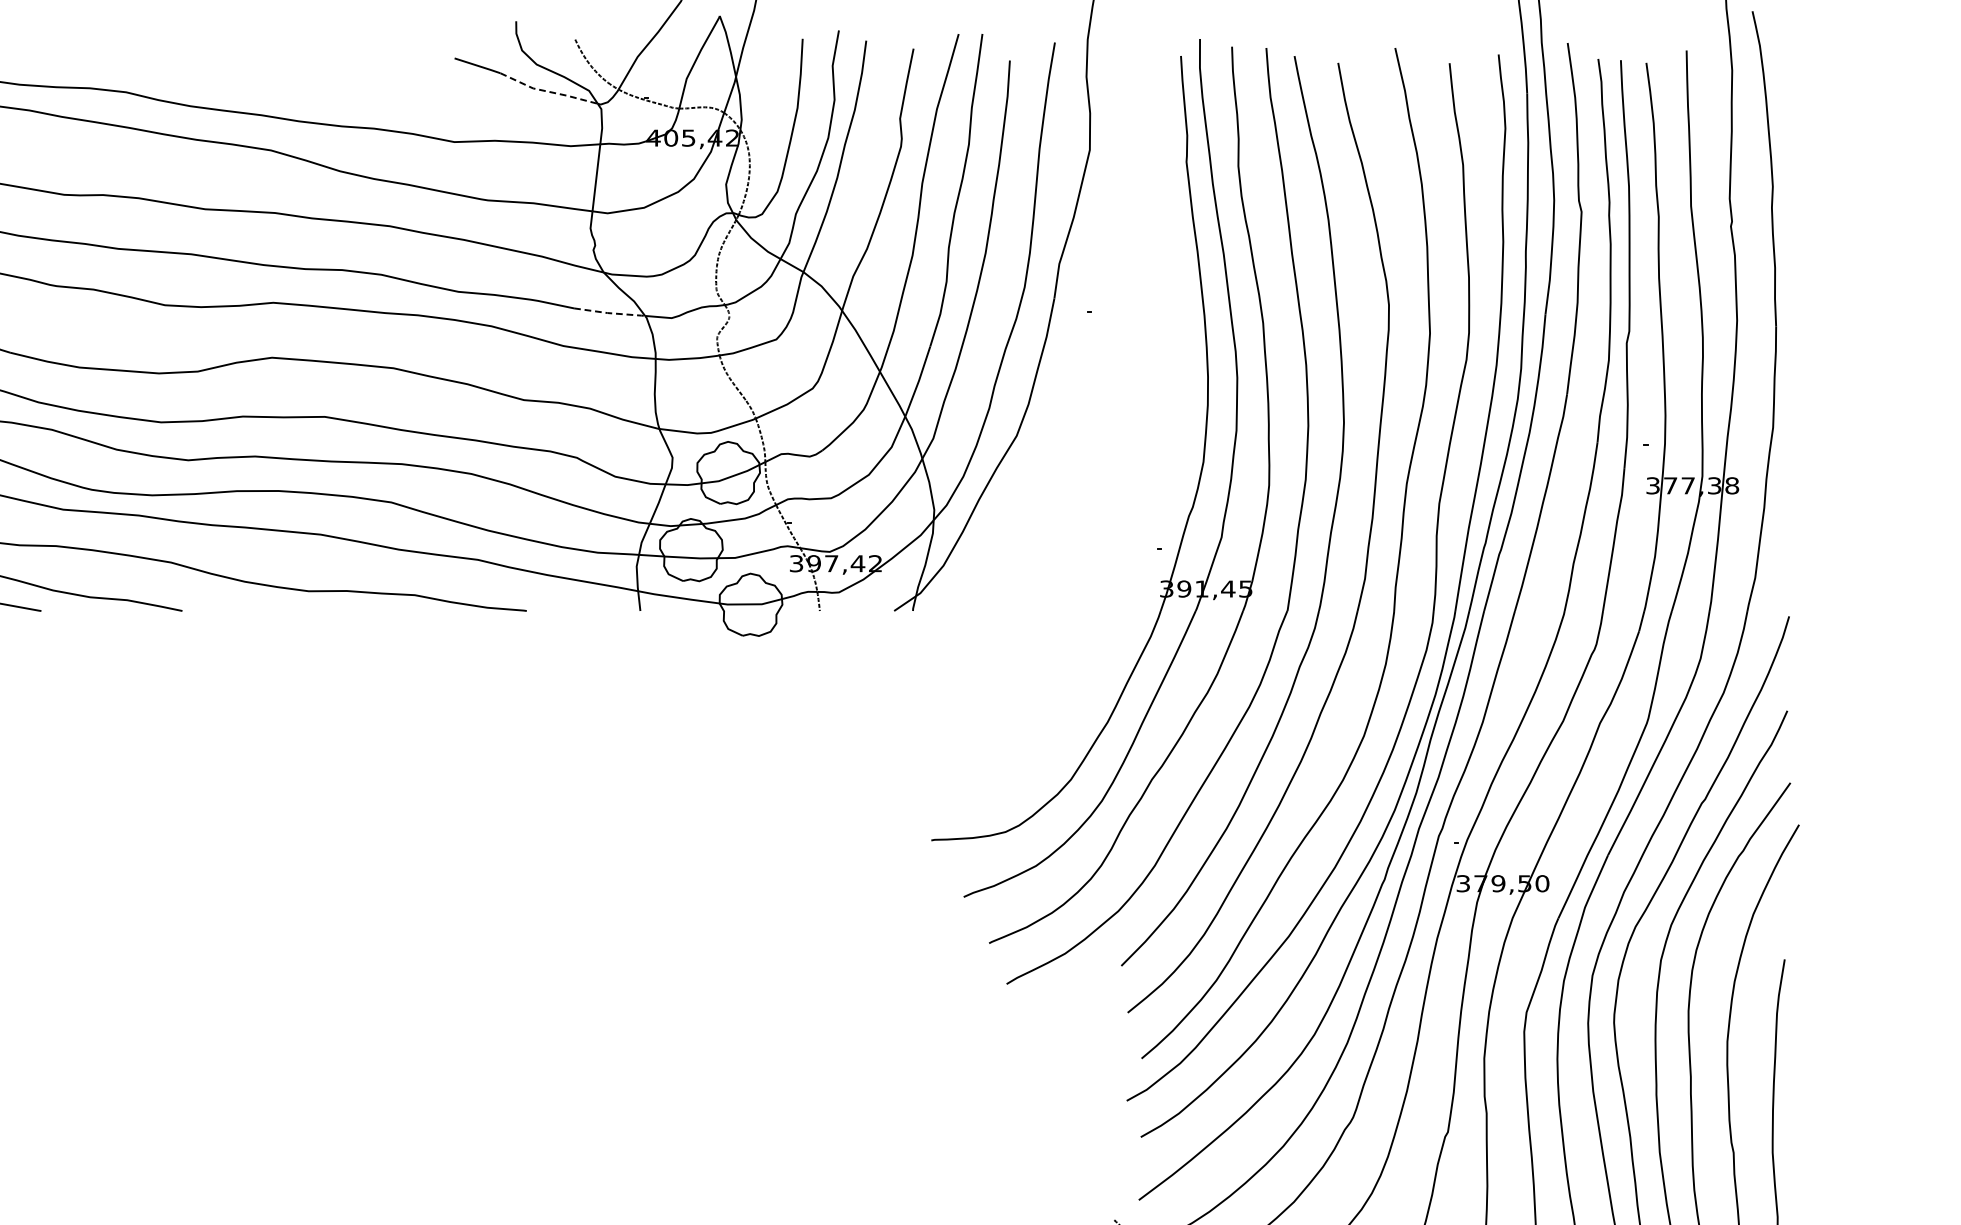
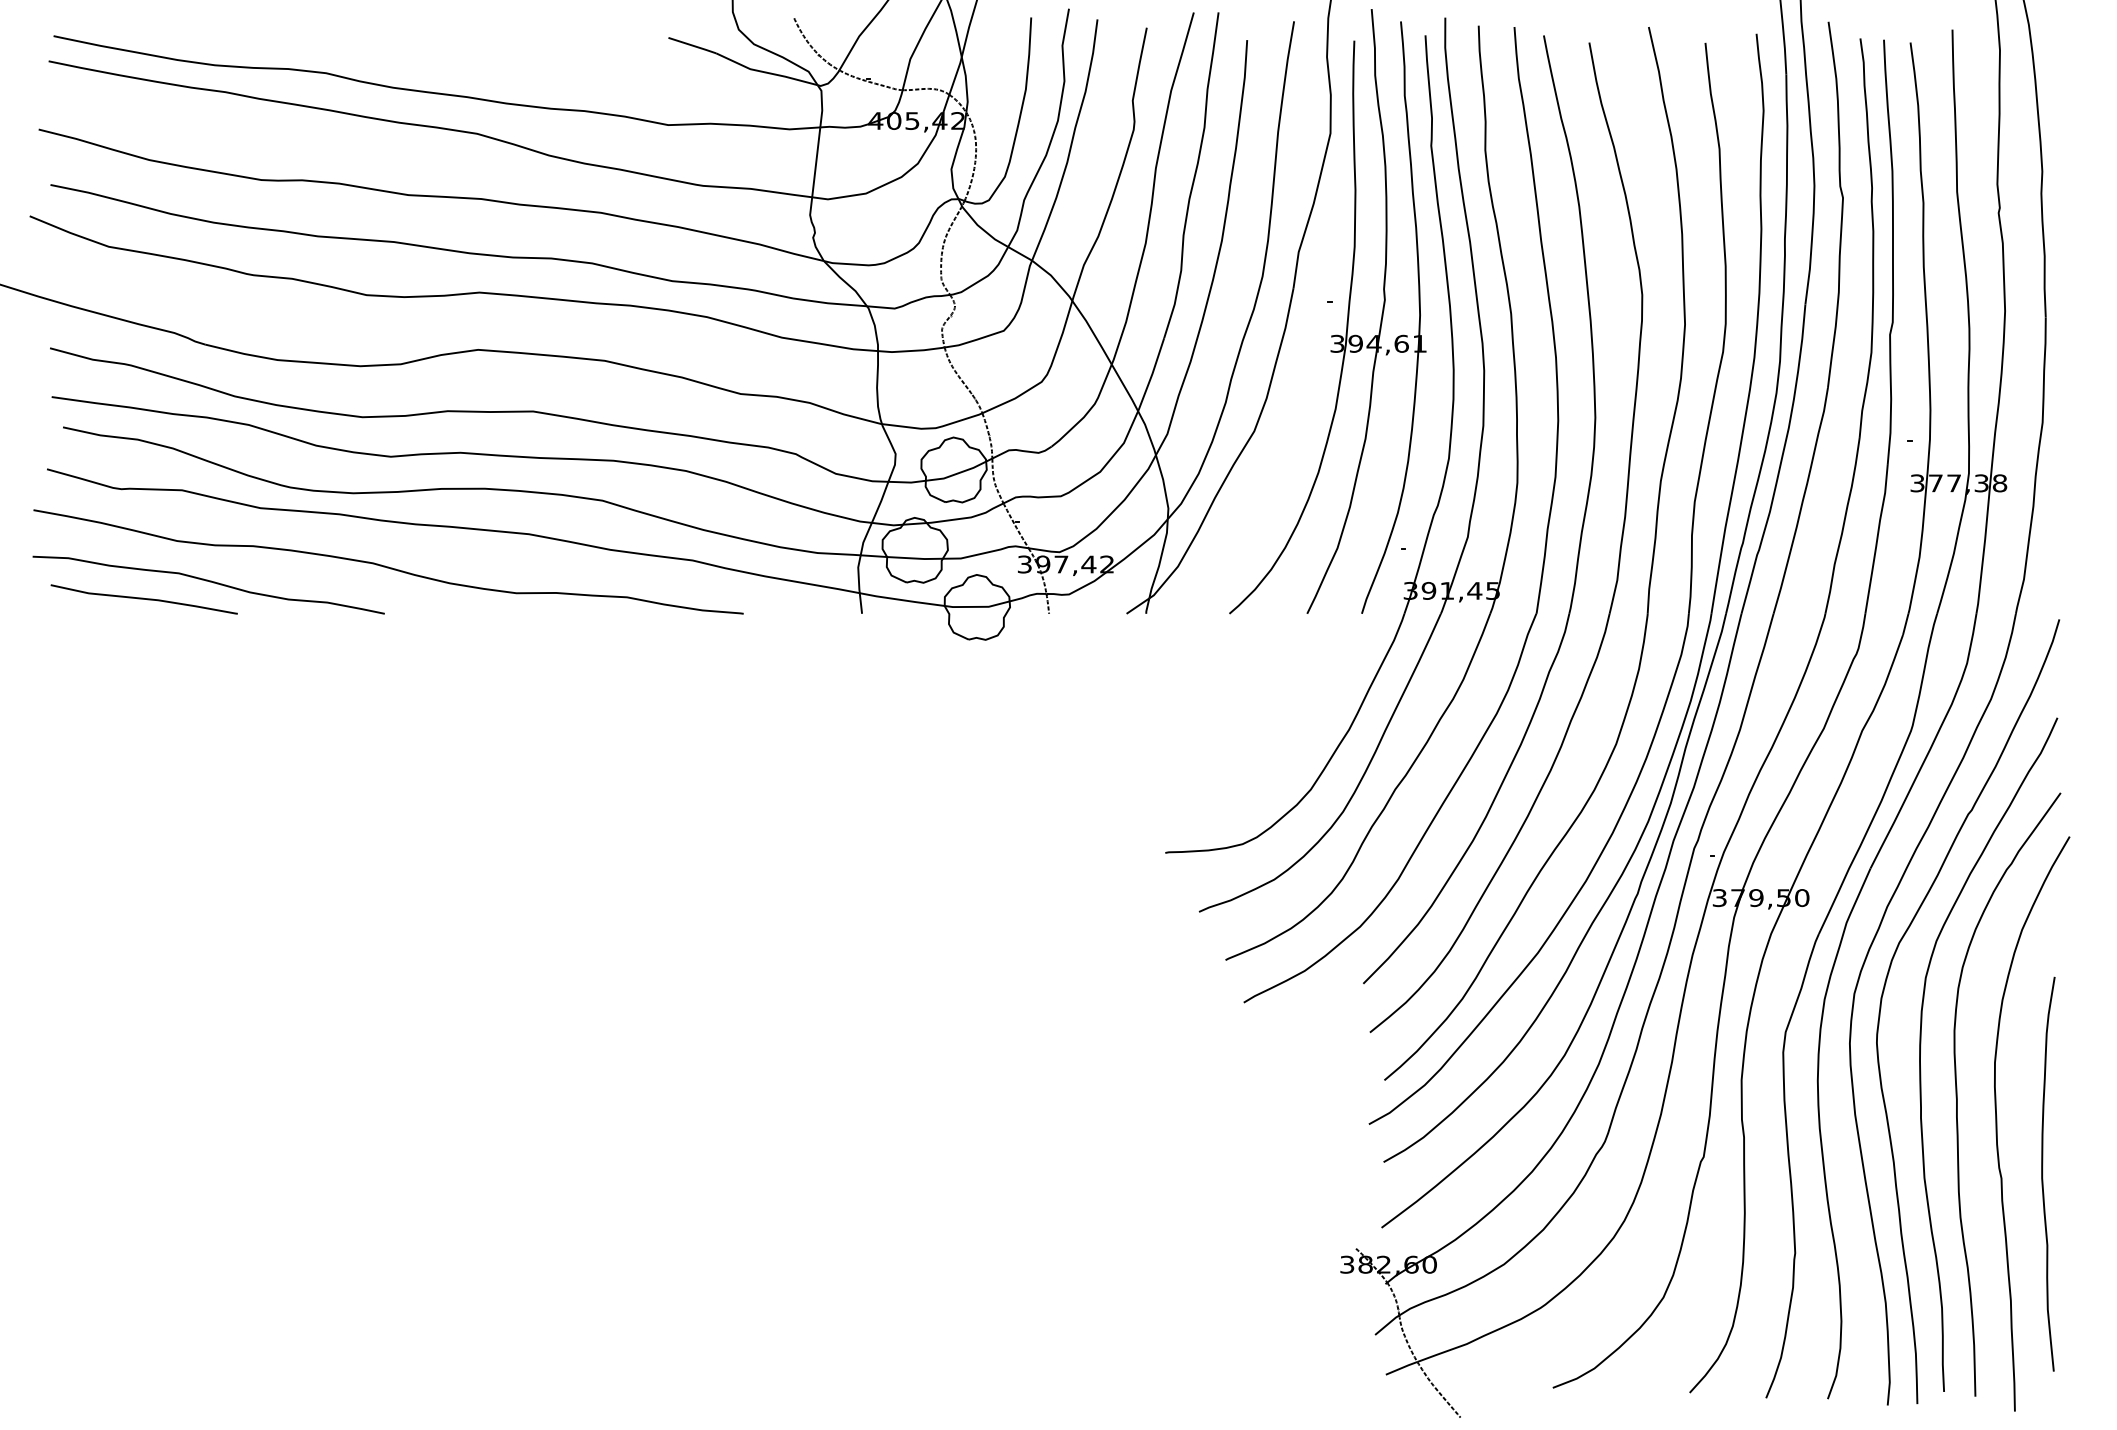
line: (547, 91) -> (765, 72), dashed -> solid
line: (609, 313) -> (829, 303), dashed -> solid
part: (1106, 320) -> (1347, 311), added

